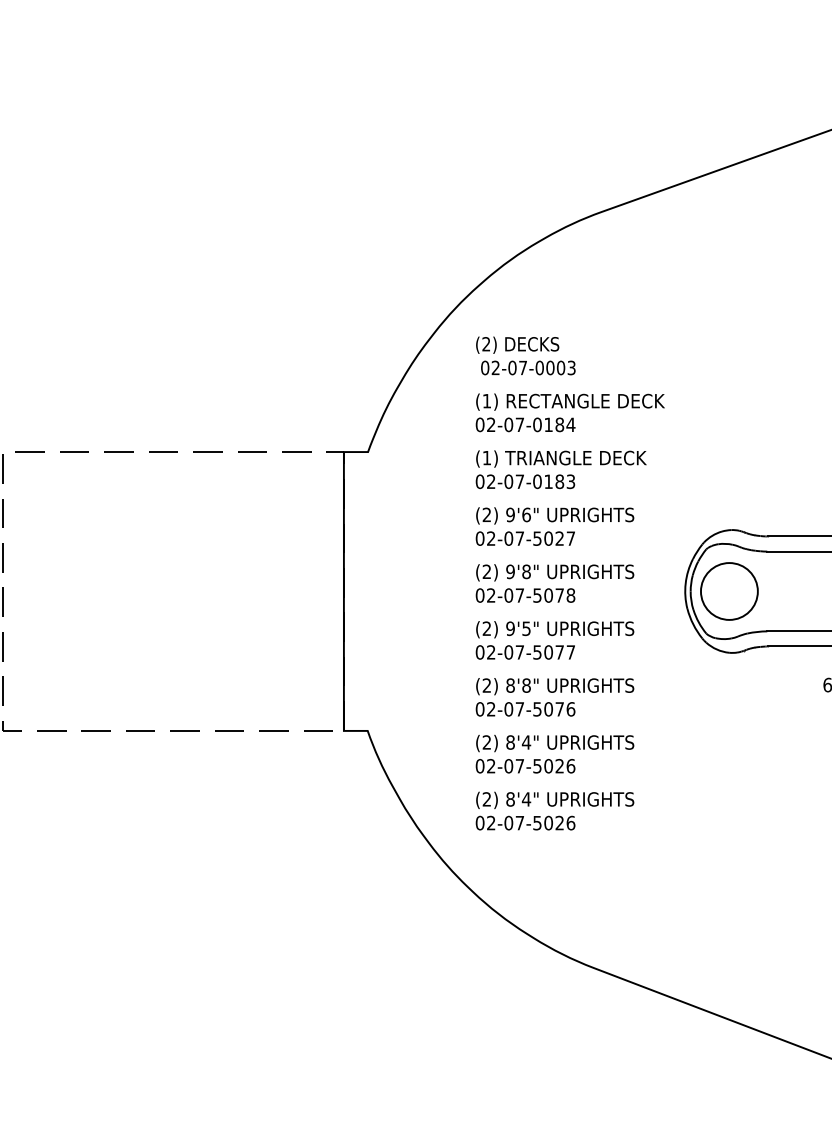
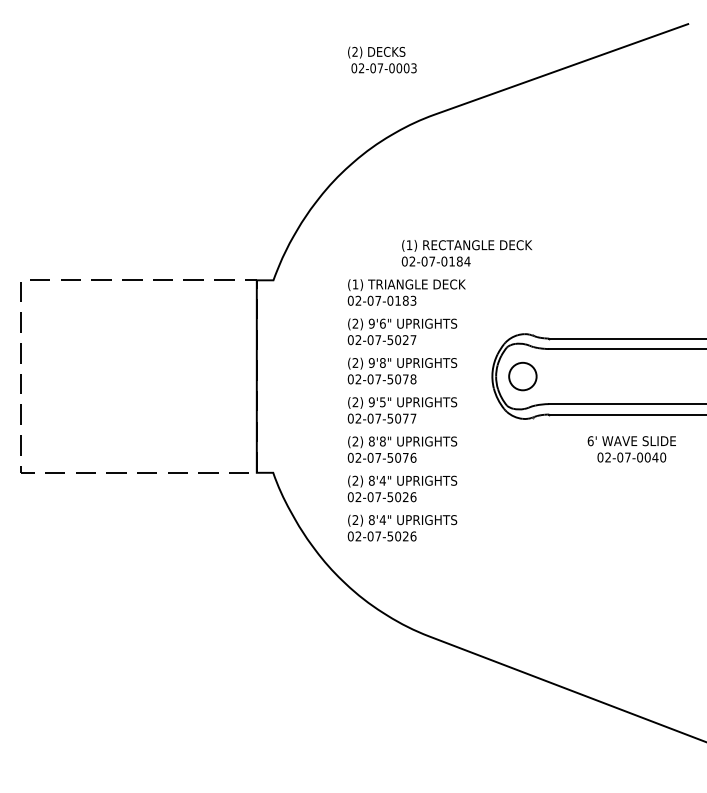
text: (526, 355) -> (382, 59), moved
text: (569, 413) -> (466, 253), moved
circle: (728, 591) -> (522, 376), size x0.7

